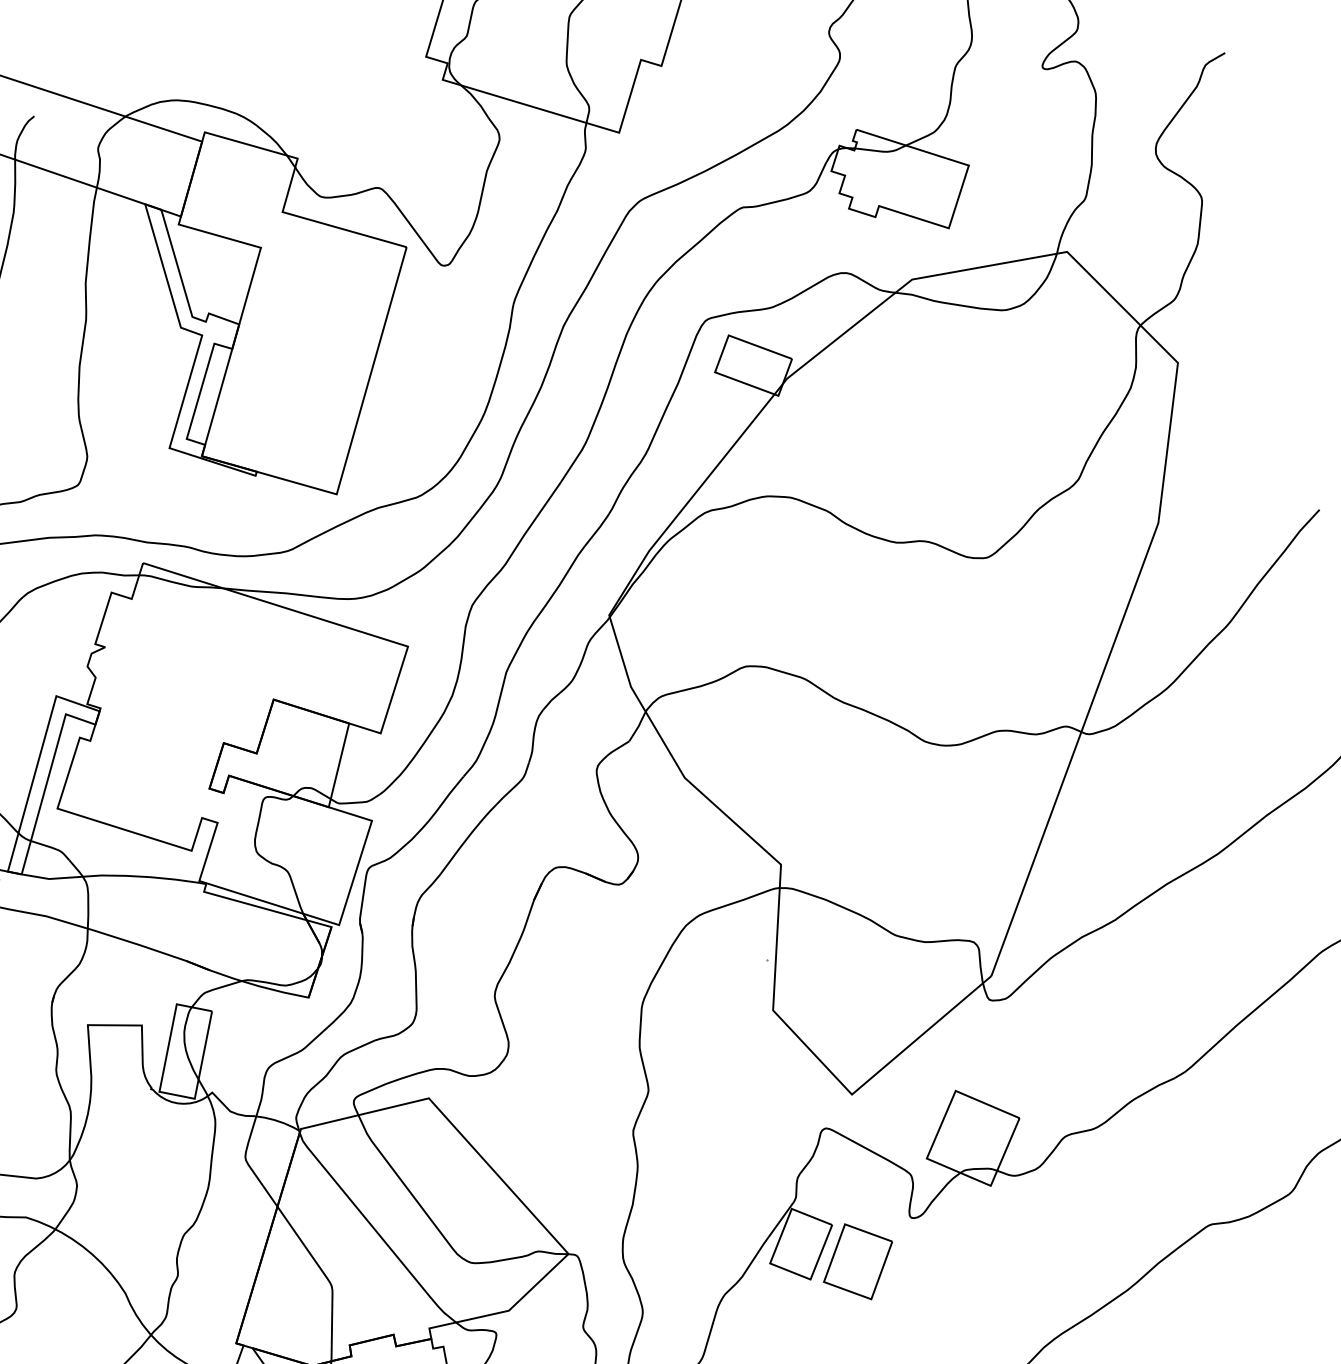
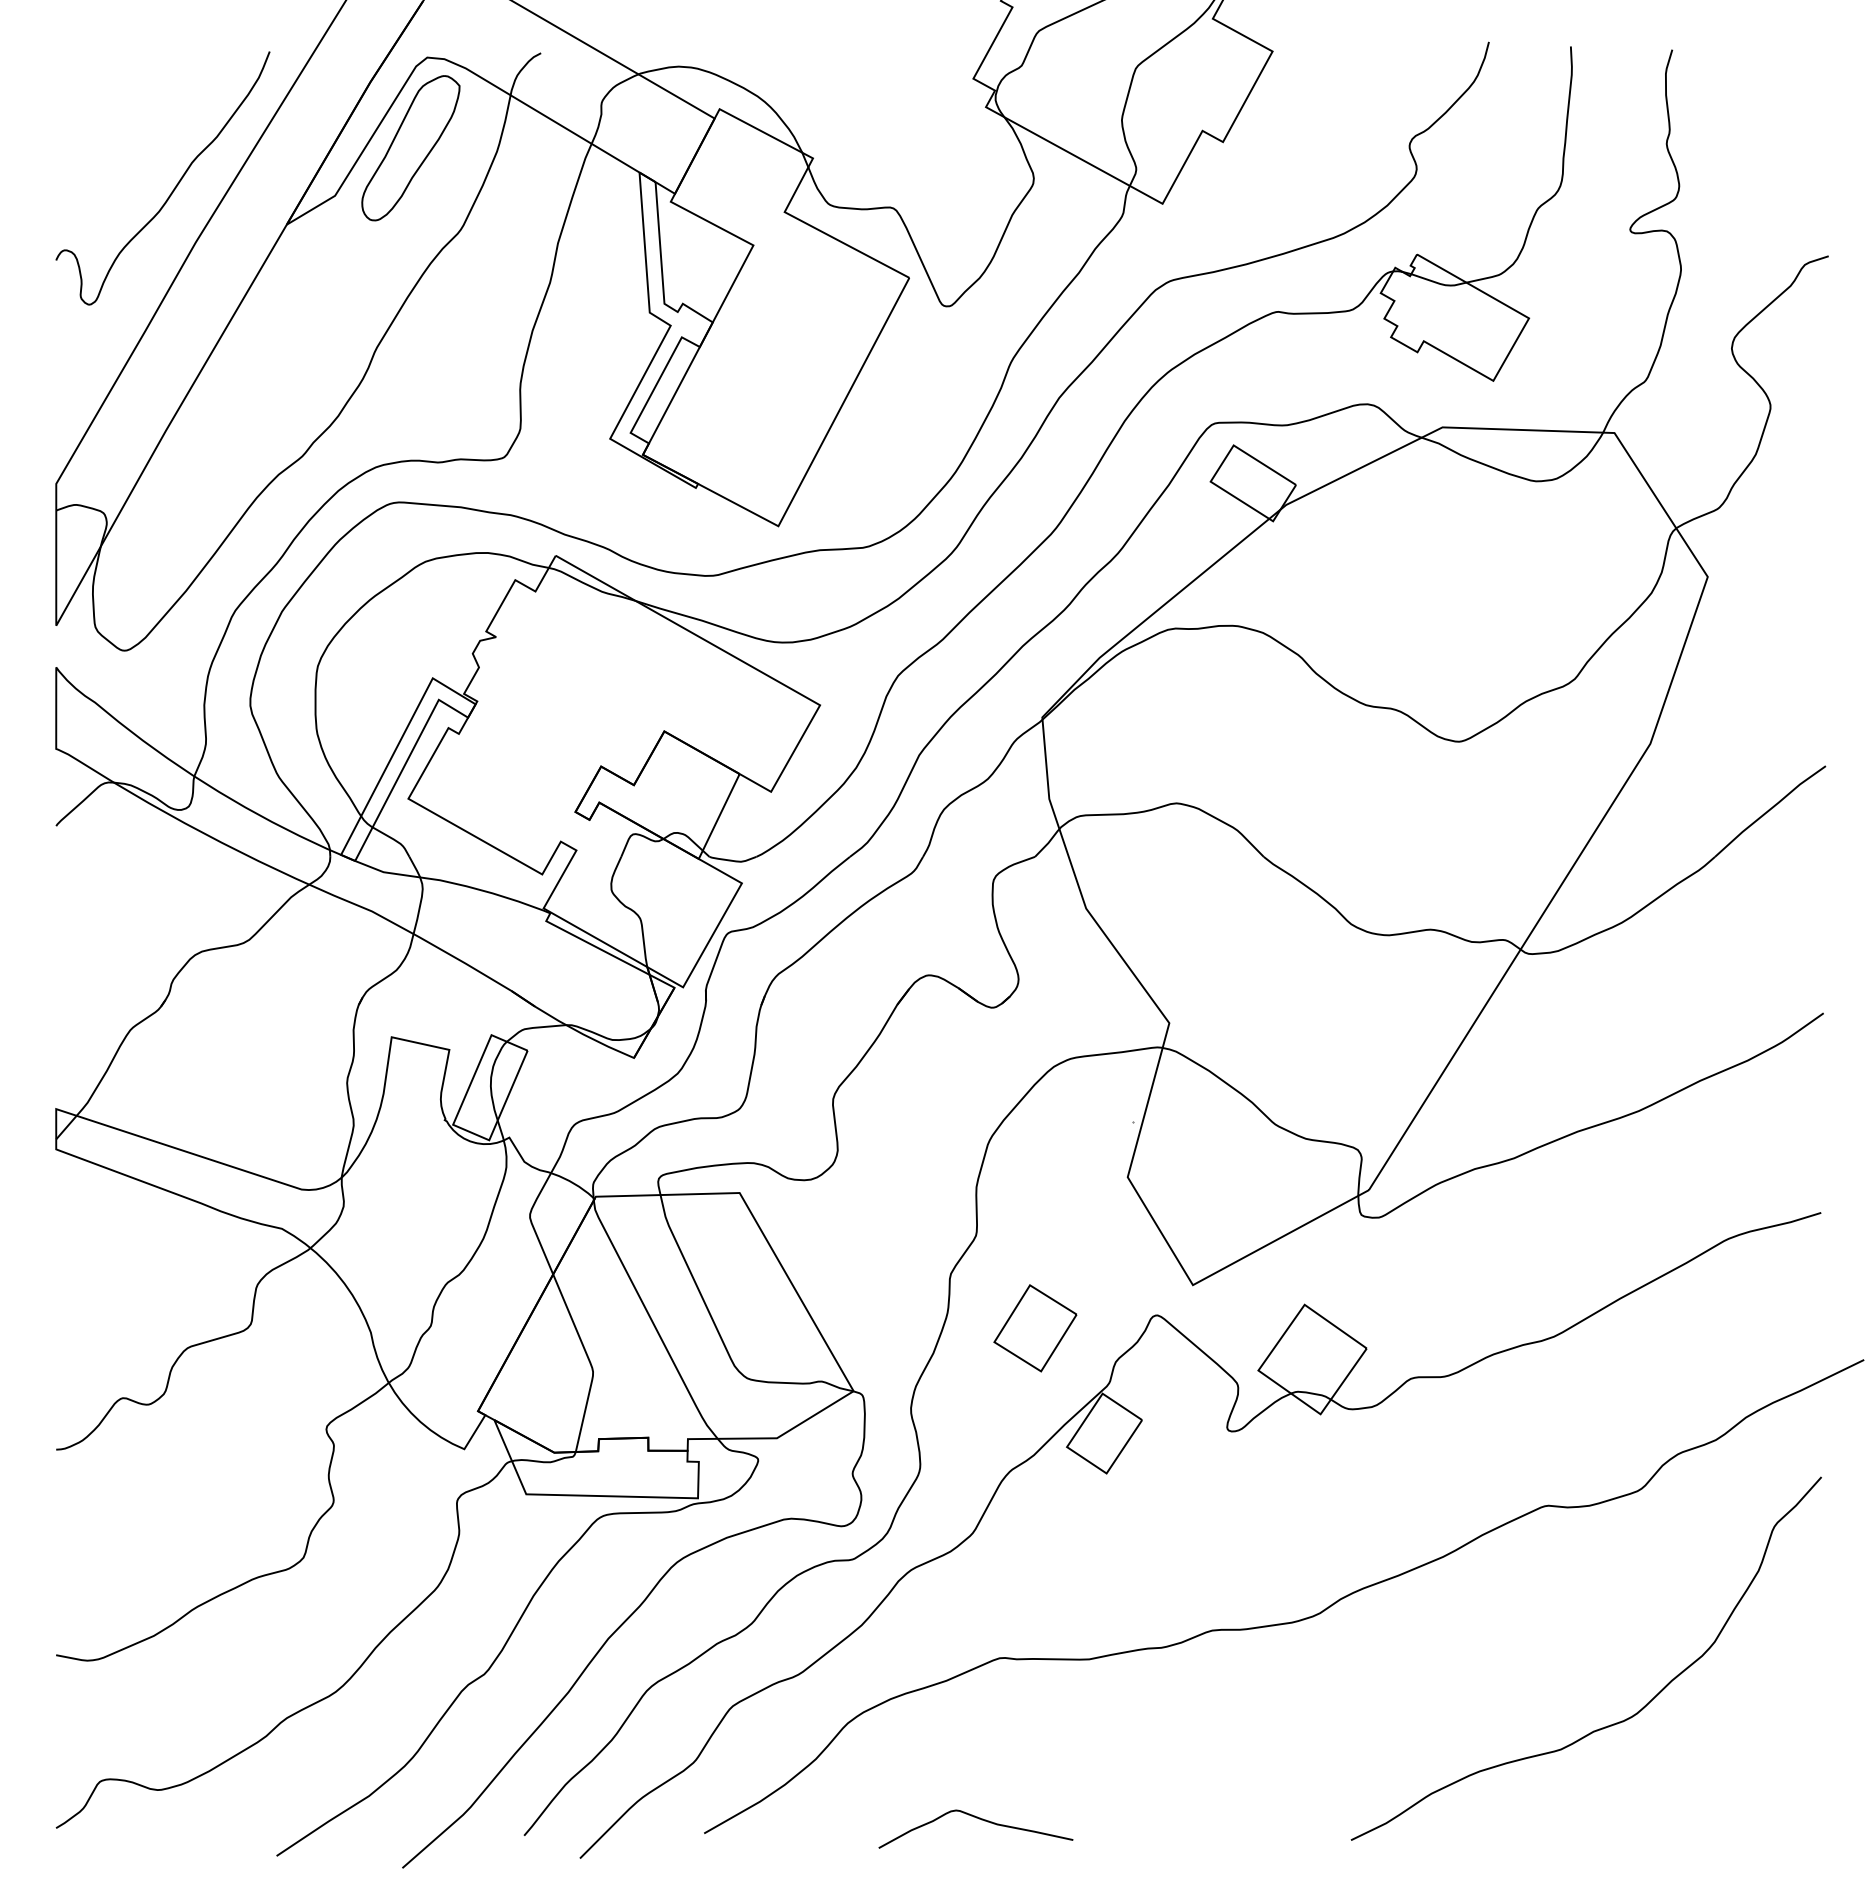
part: (858, 1261) -> (1035, 1328), moved

